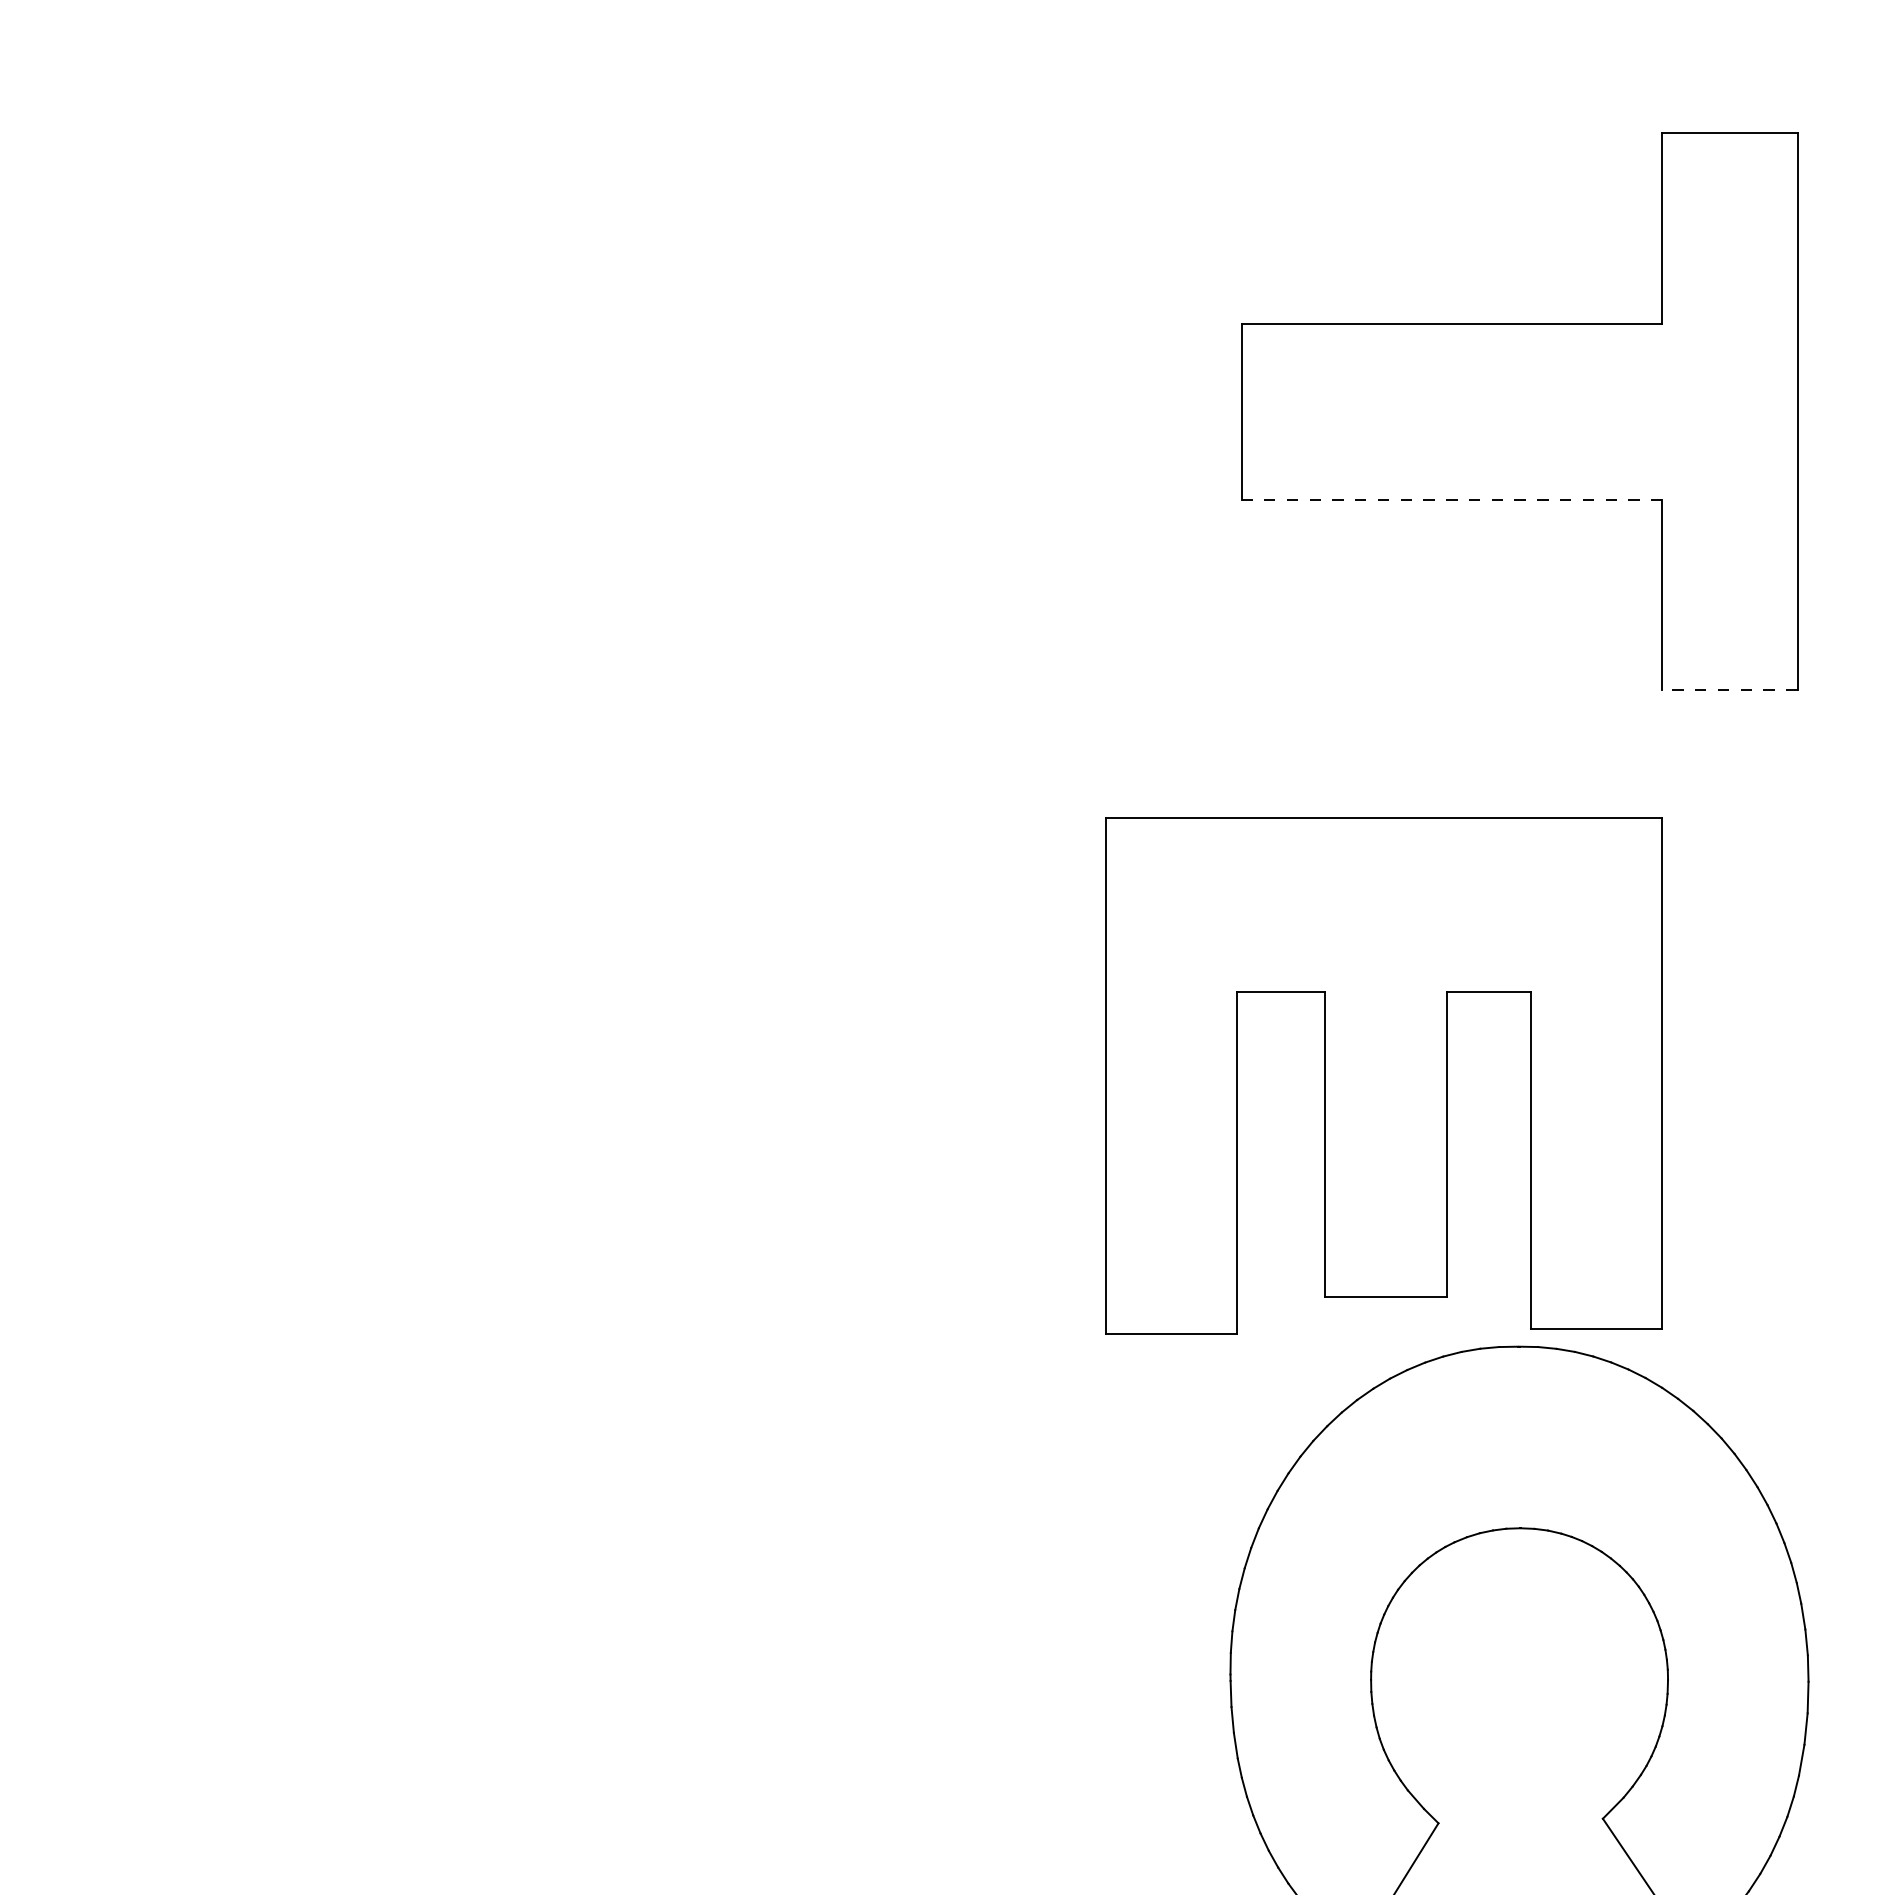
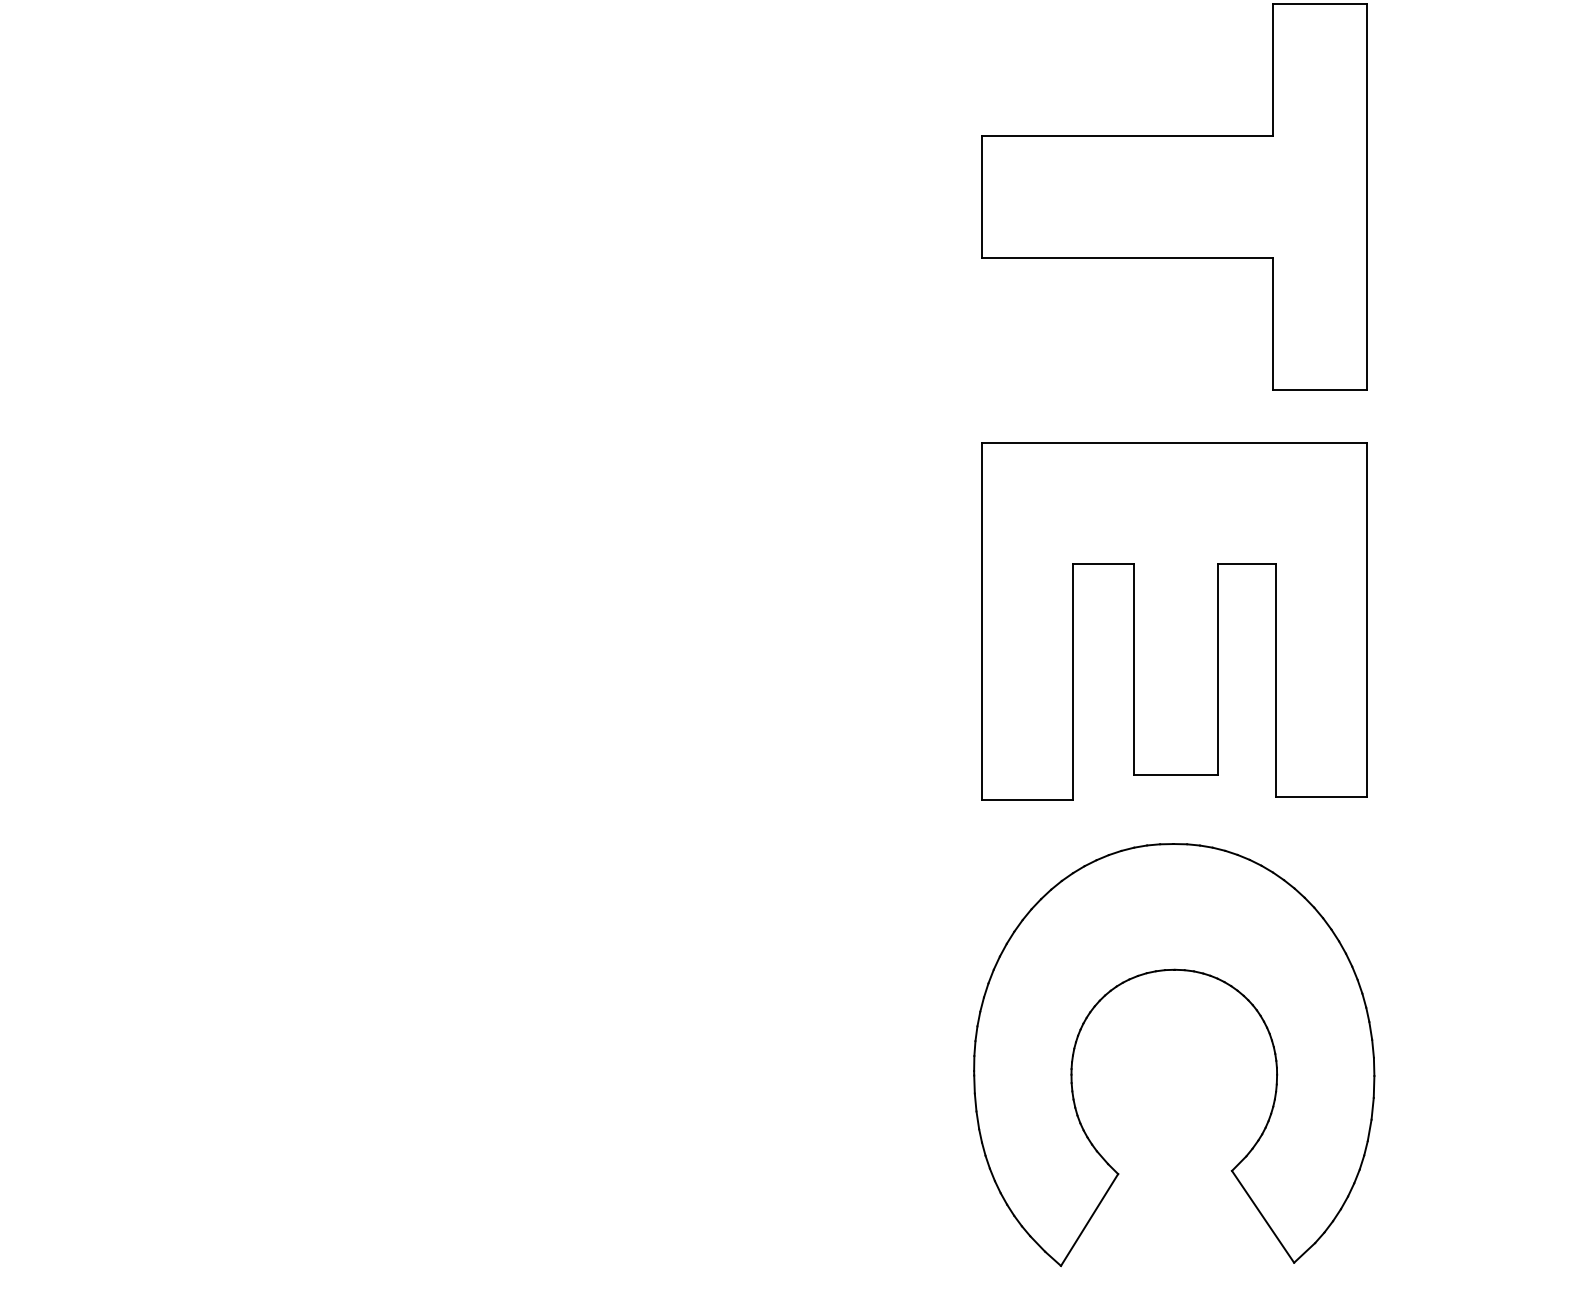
line: (1451, 499) -> (1127, 257), dashed -> solid
line: (1729, 690) -> (1319, 389), dashed -> solid
part: (1384, 1075) -> (1174, 621), moved

